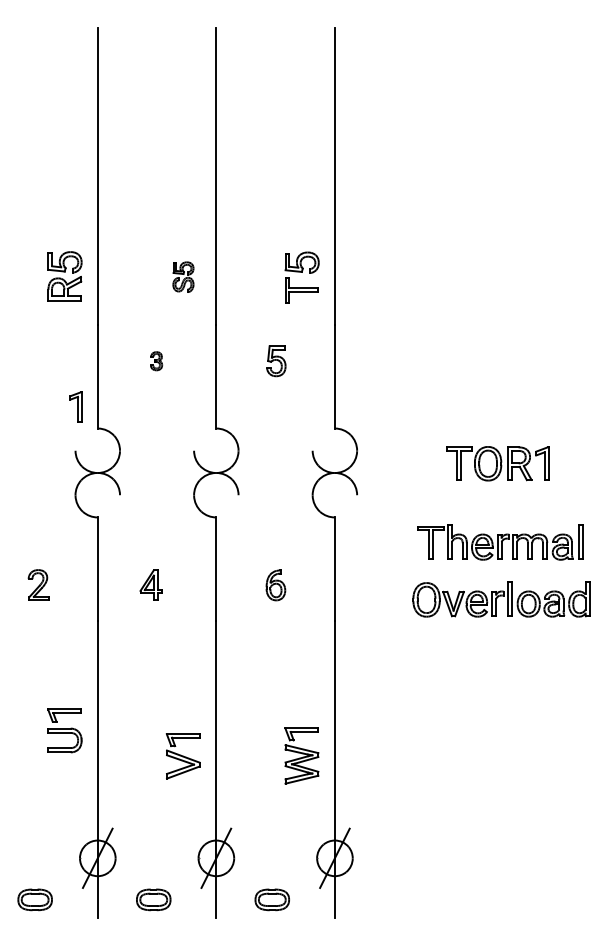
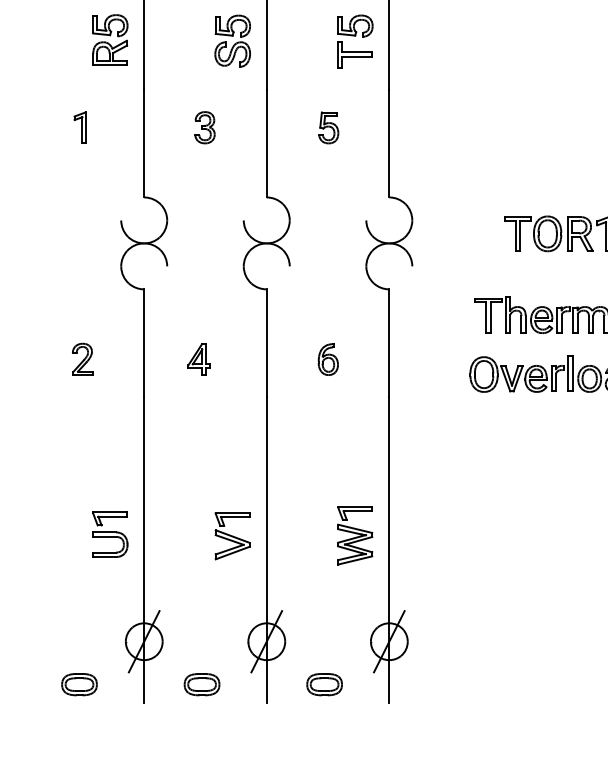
part: (183, 276) -> (232, 40), size x1.67
part: (156, 361) -> (204, 128), size x1.67
part: (75, 406) -> (79, 127), moved
part: (64, 730) -> (109, 534), moved

